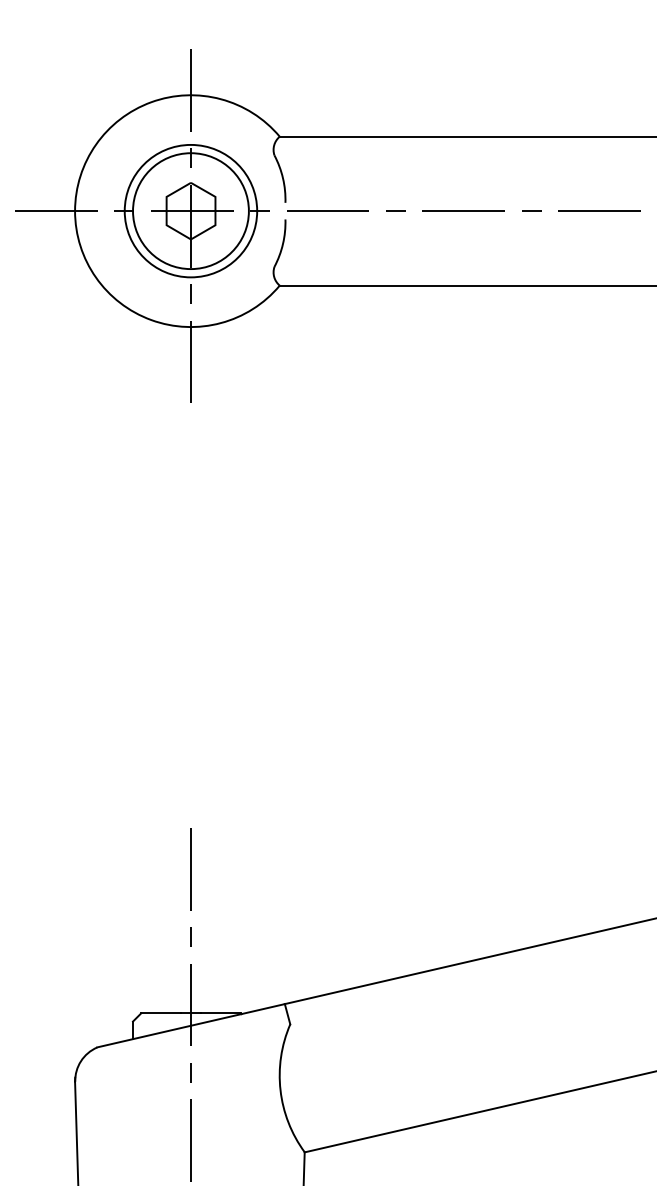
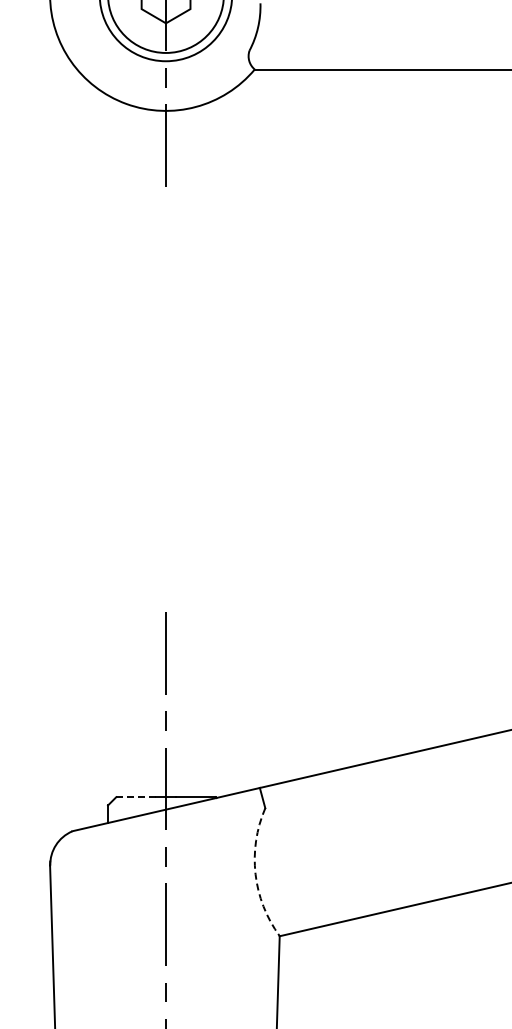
line: (161, 1013) -> (136, 797), solid -> dashed
arc: (280, 1090) -> (255, 874), solid -> dashed

